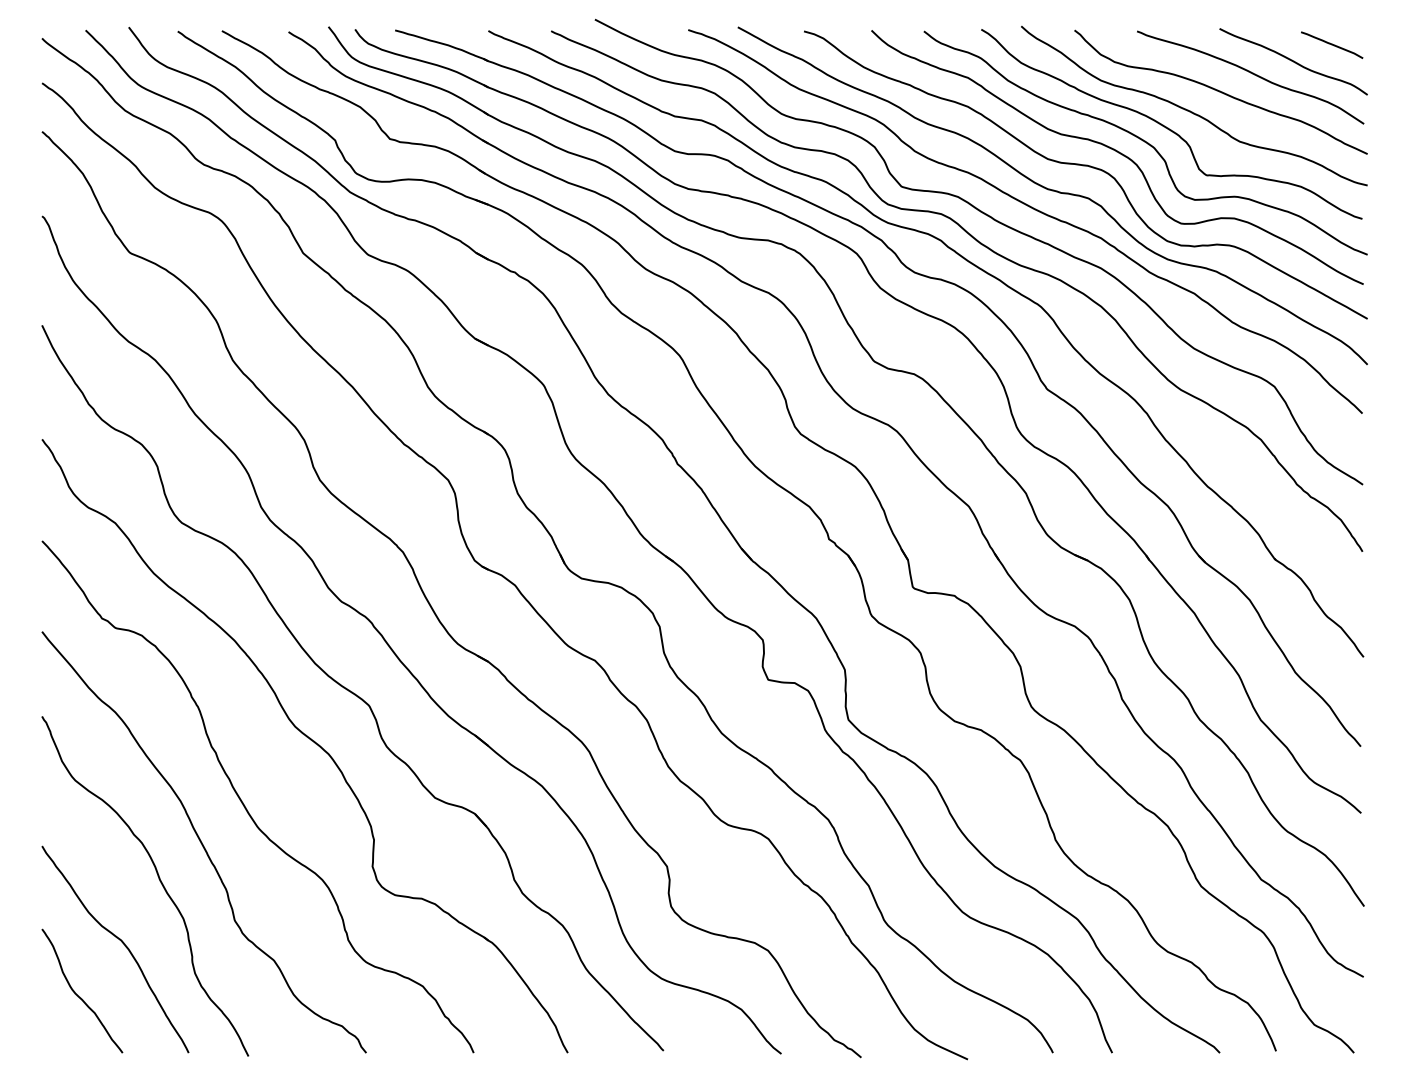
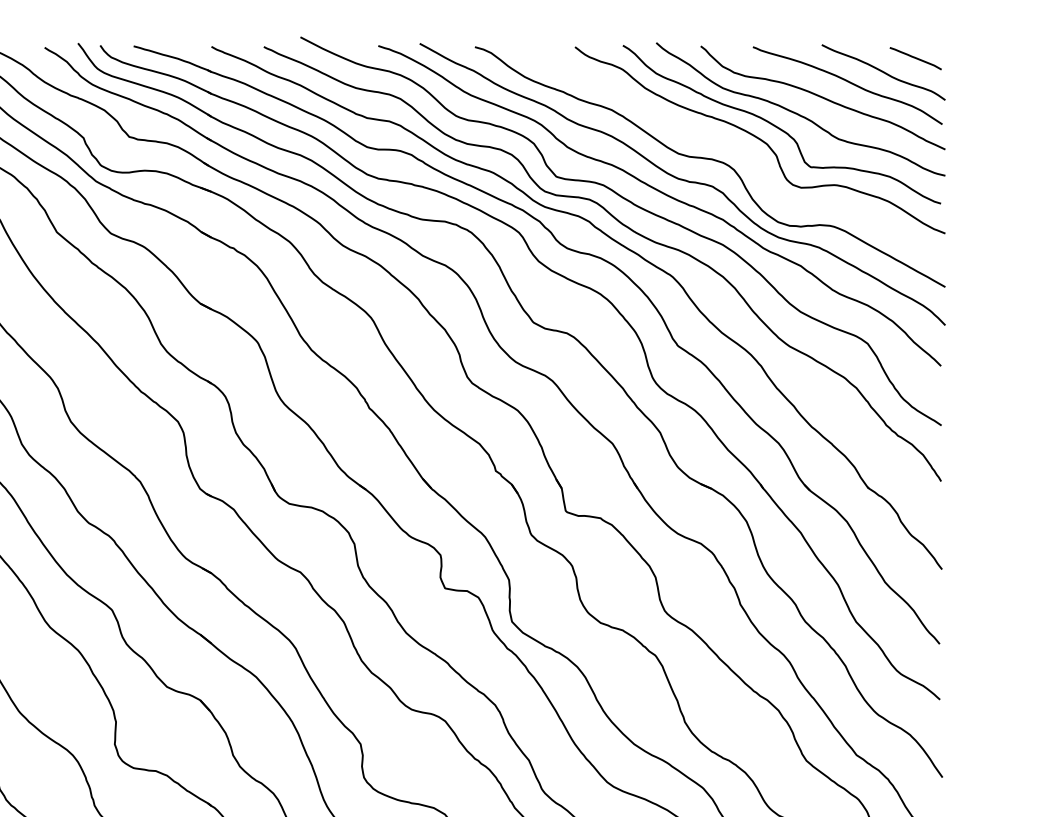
curve: (1118, 153) -> (737, 149), removed

